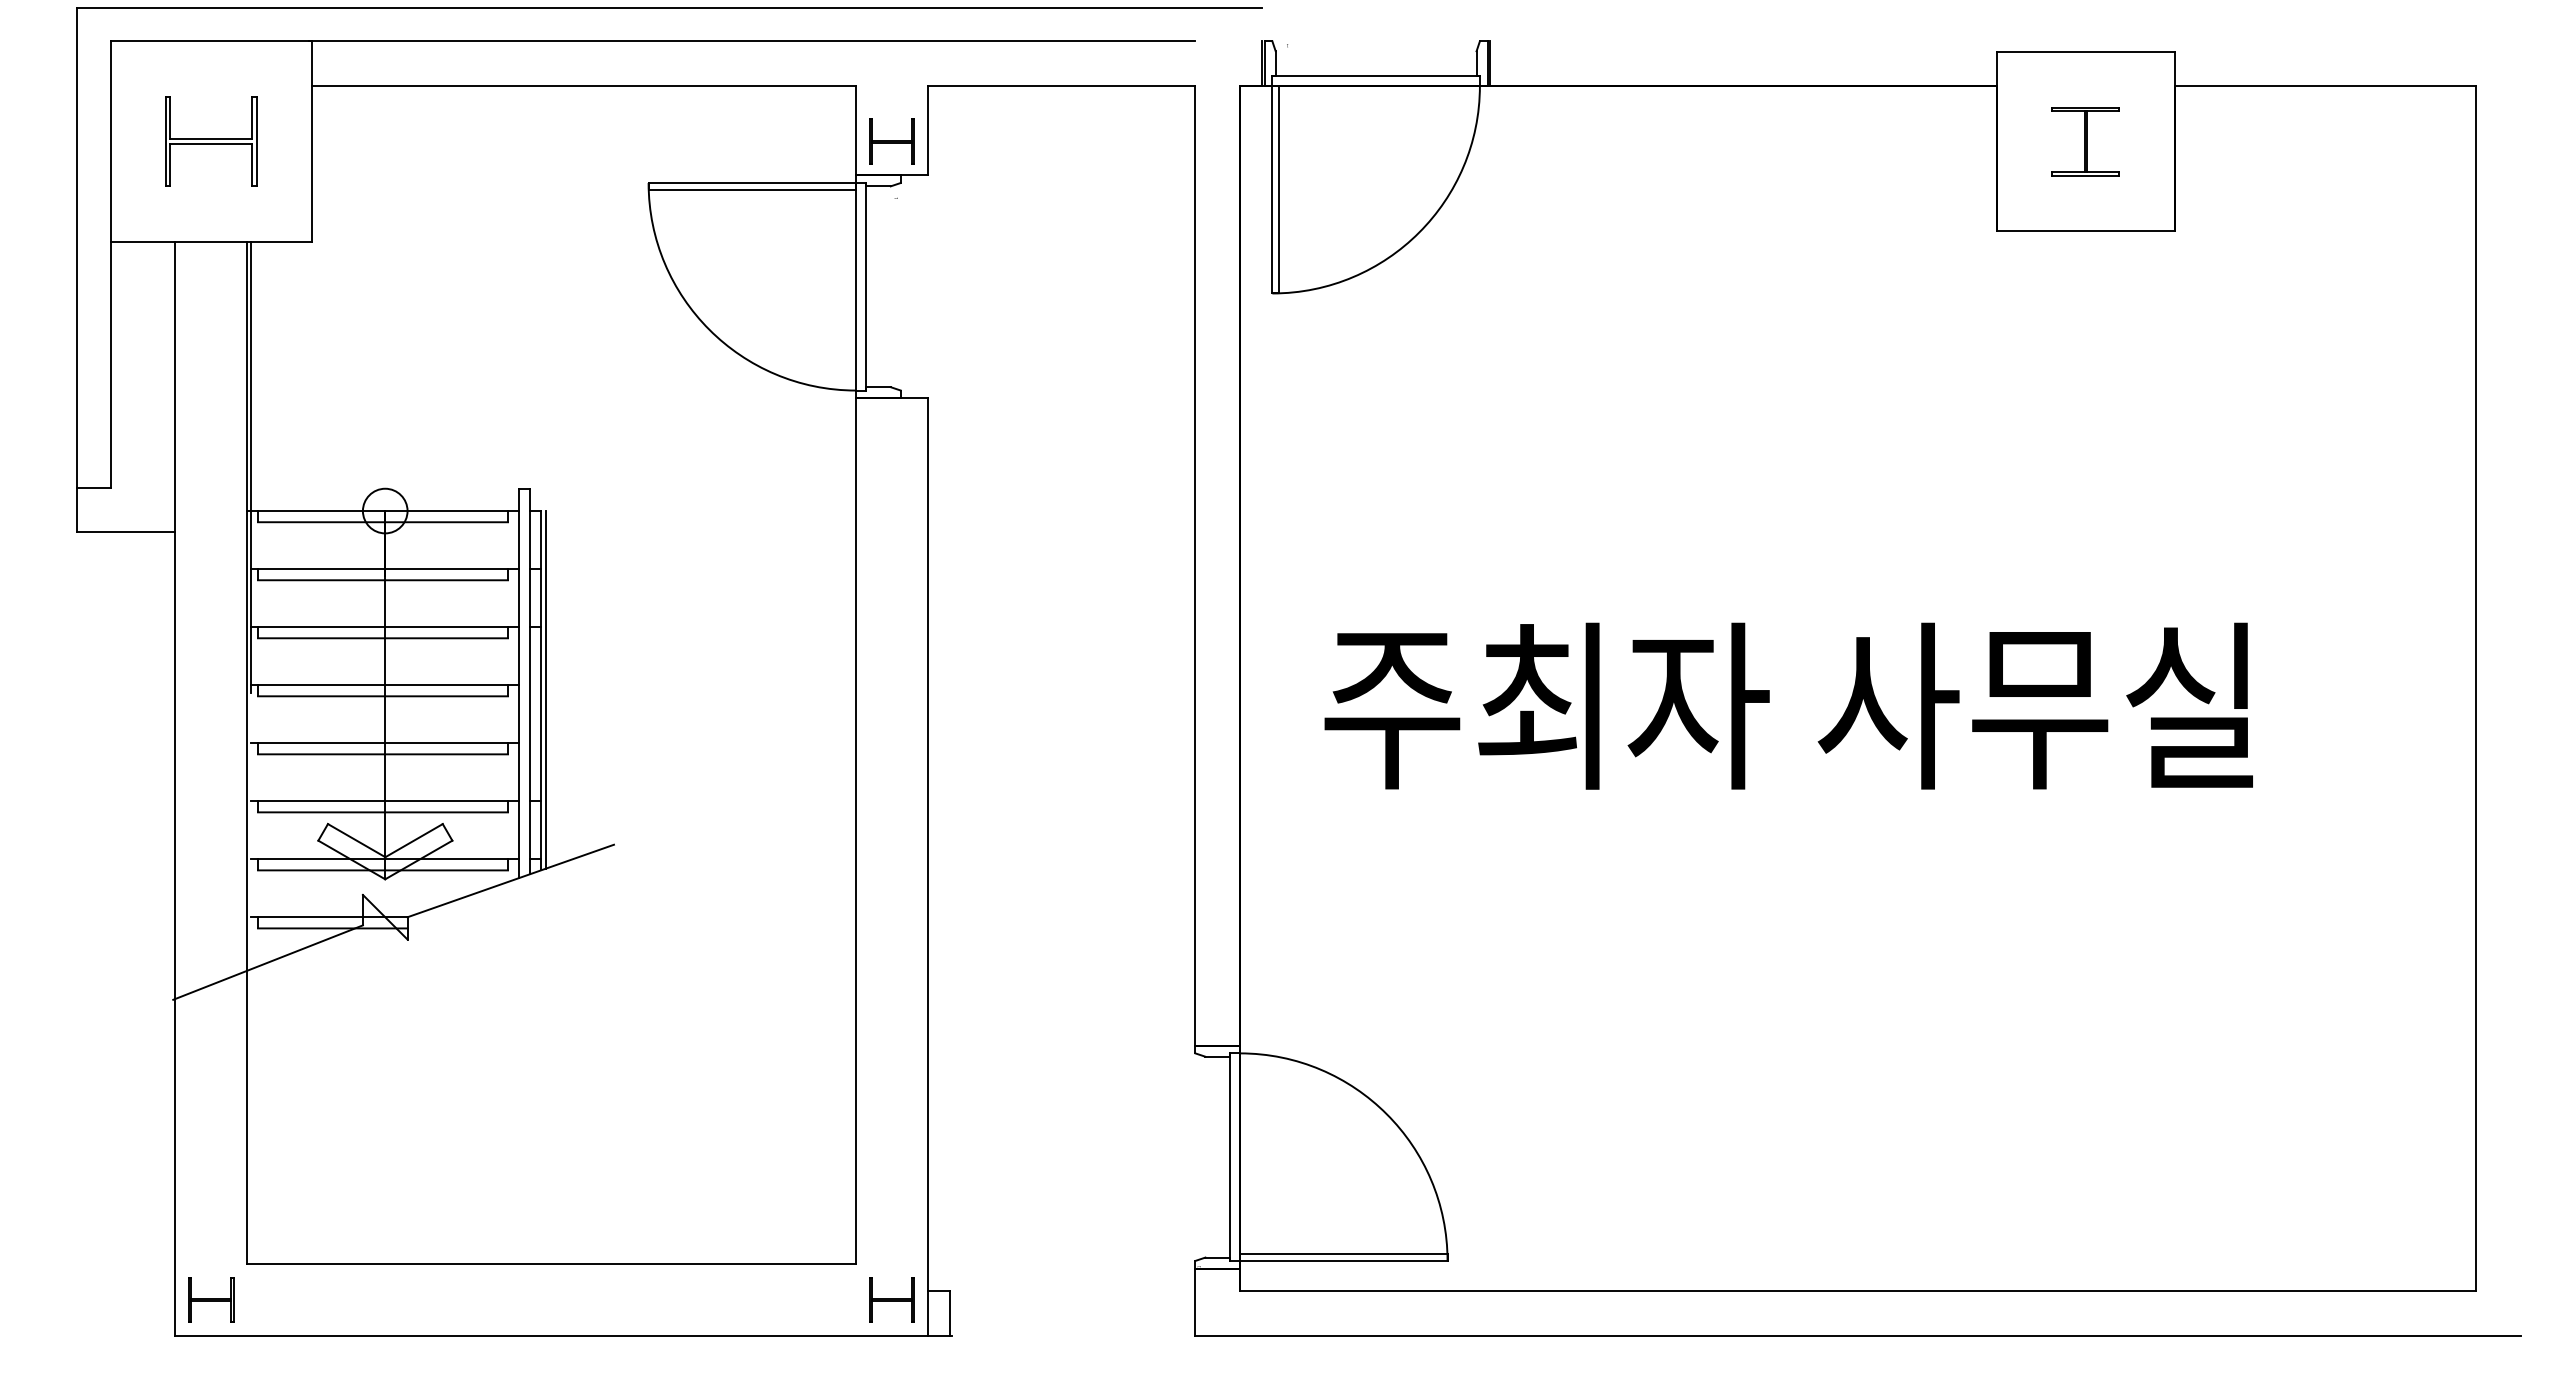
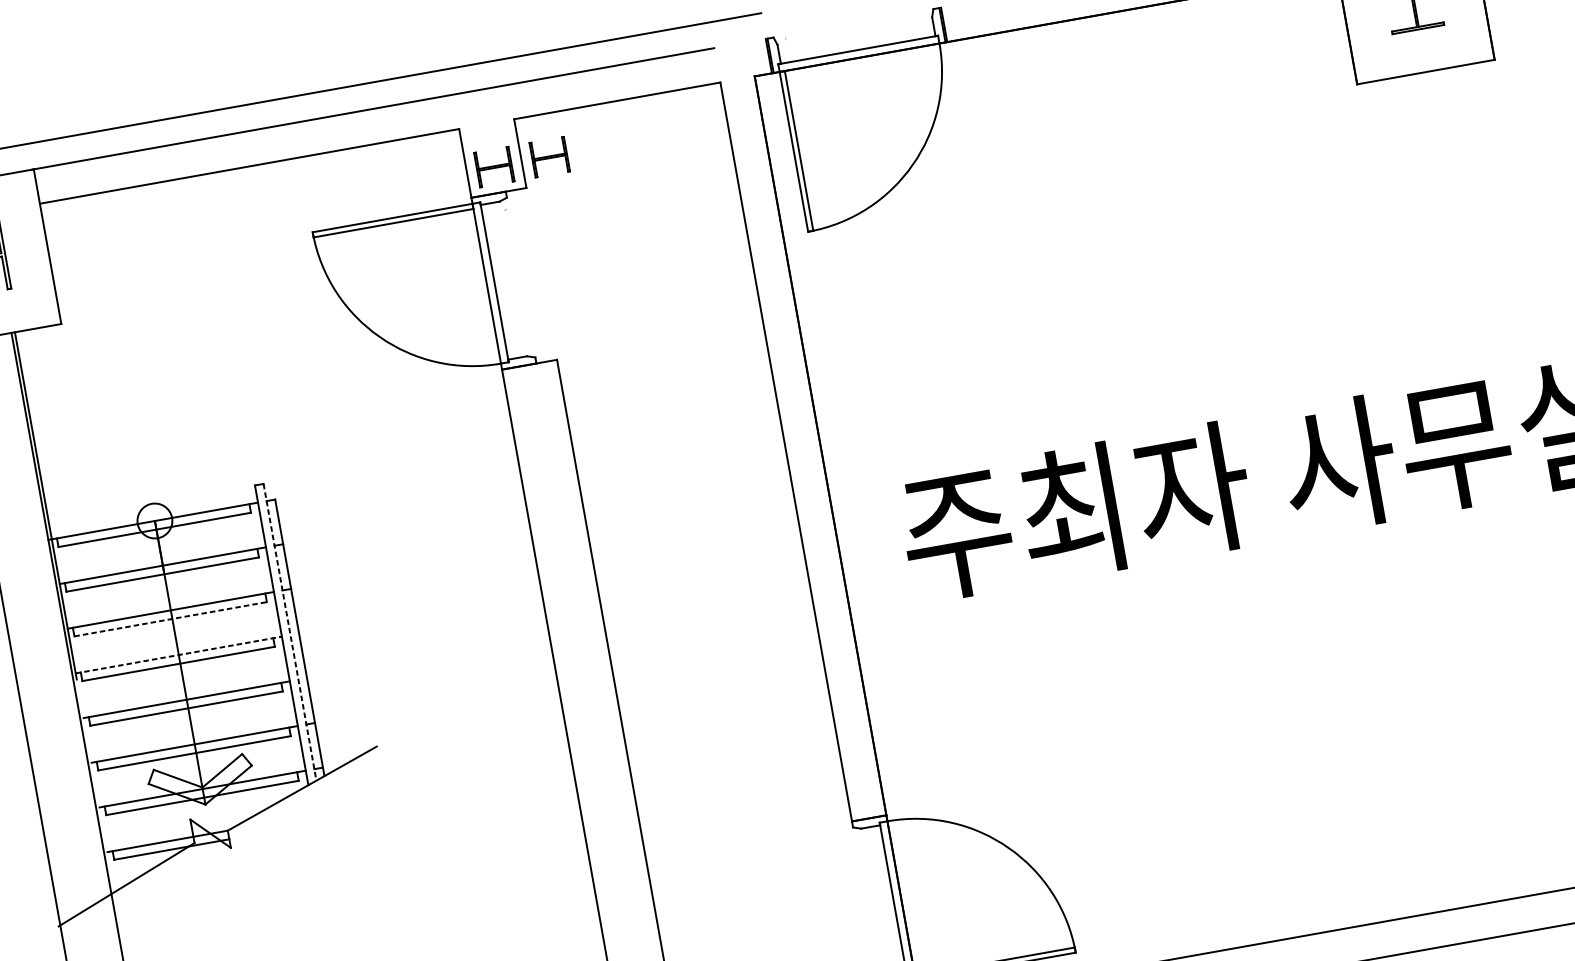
part: (963, 141) -> (549, 157), added
line: (383, 638) -> (171, 619), solid -> dashed
line: (530, 681) -> (290, 632), solid -> dashed
line: (385, 685) -> (179, 655), solid -> dashed
line: (545, 689) -> (302, 636), removed

